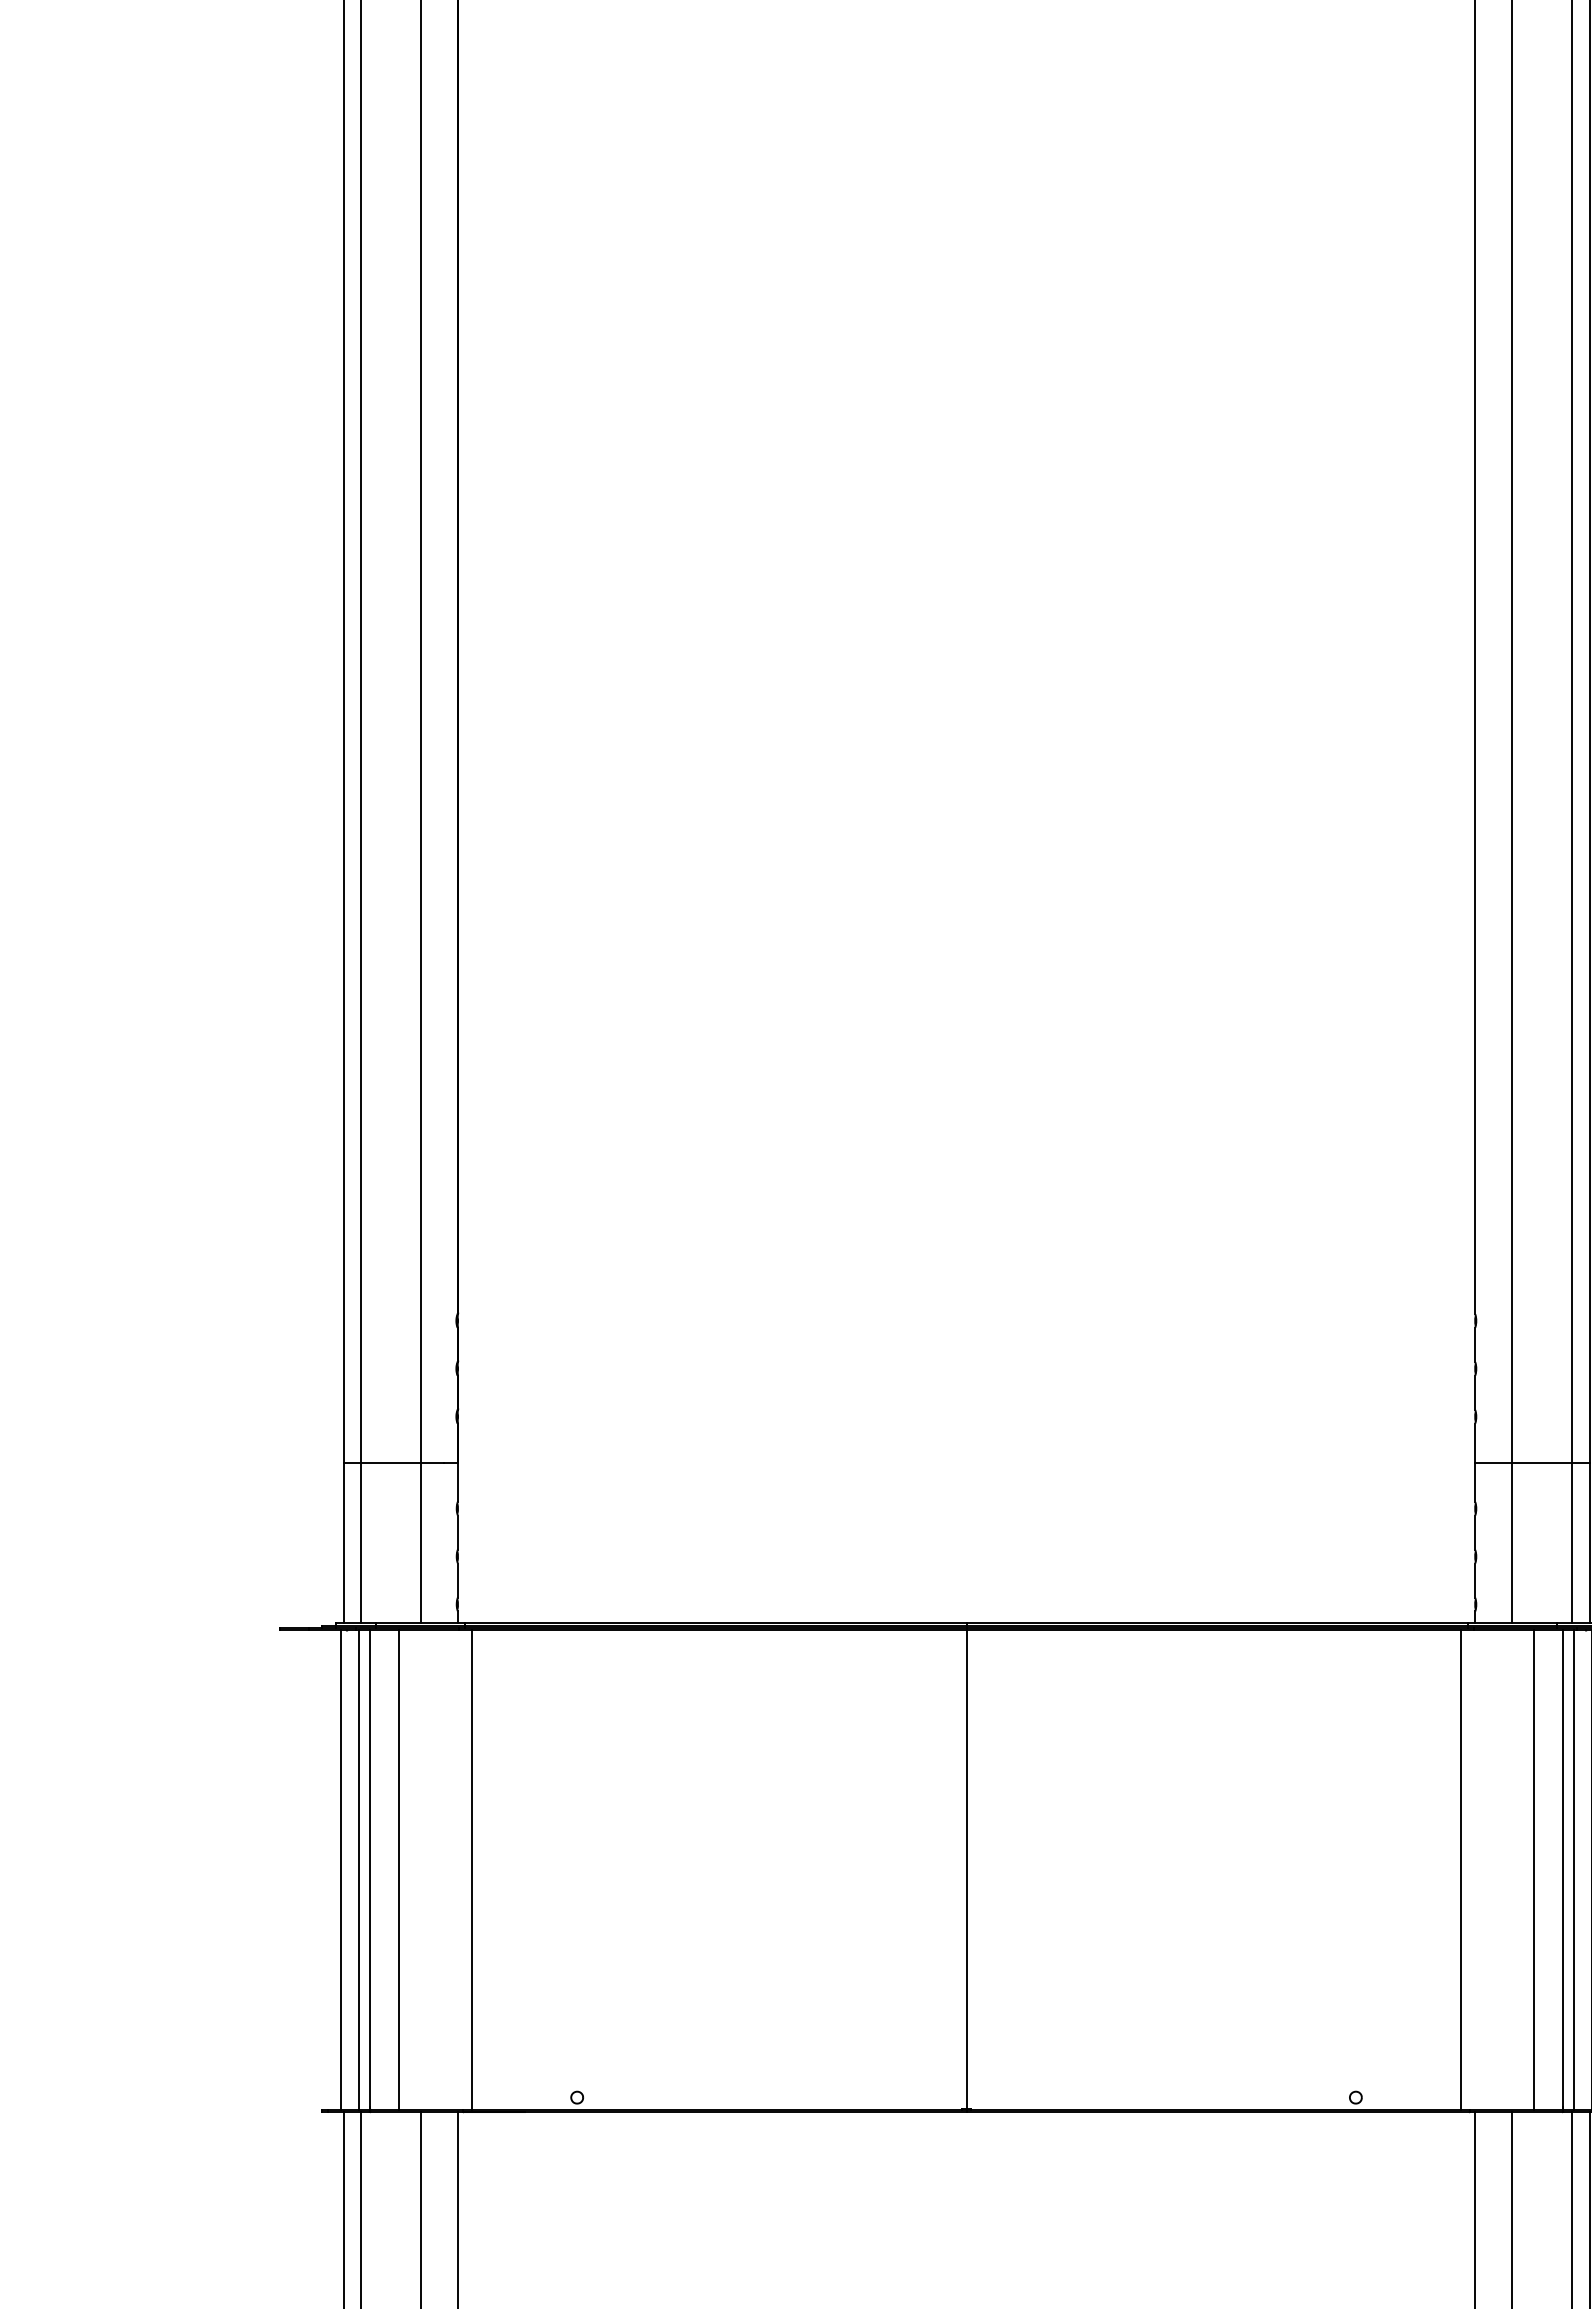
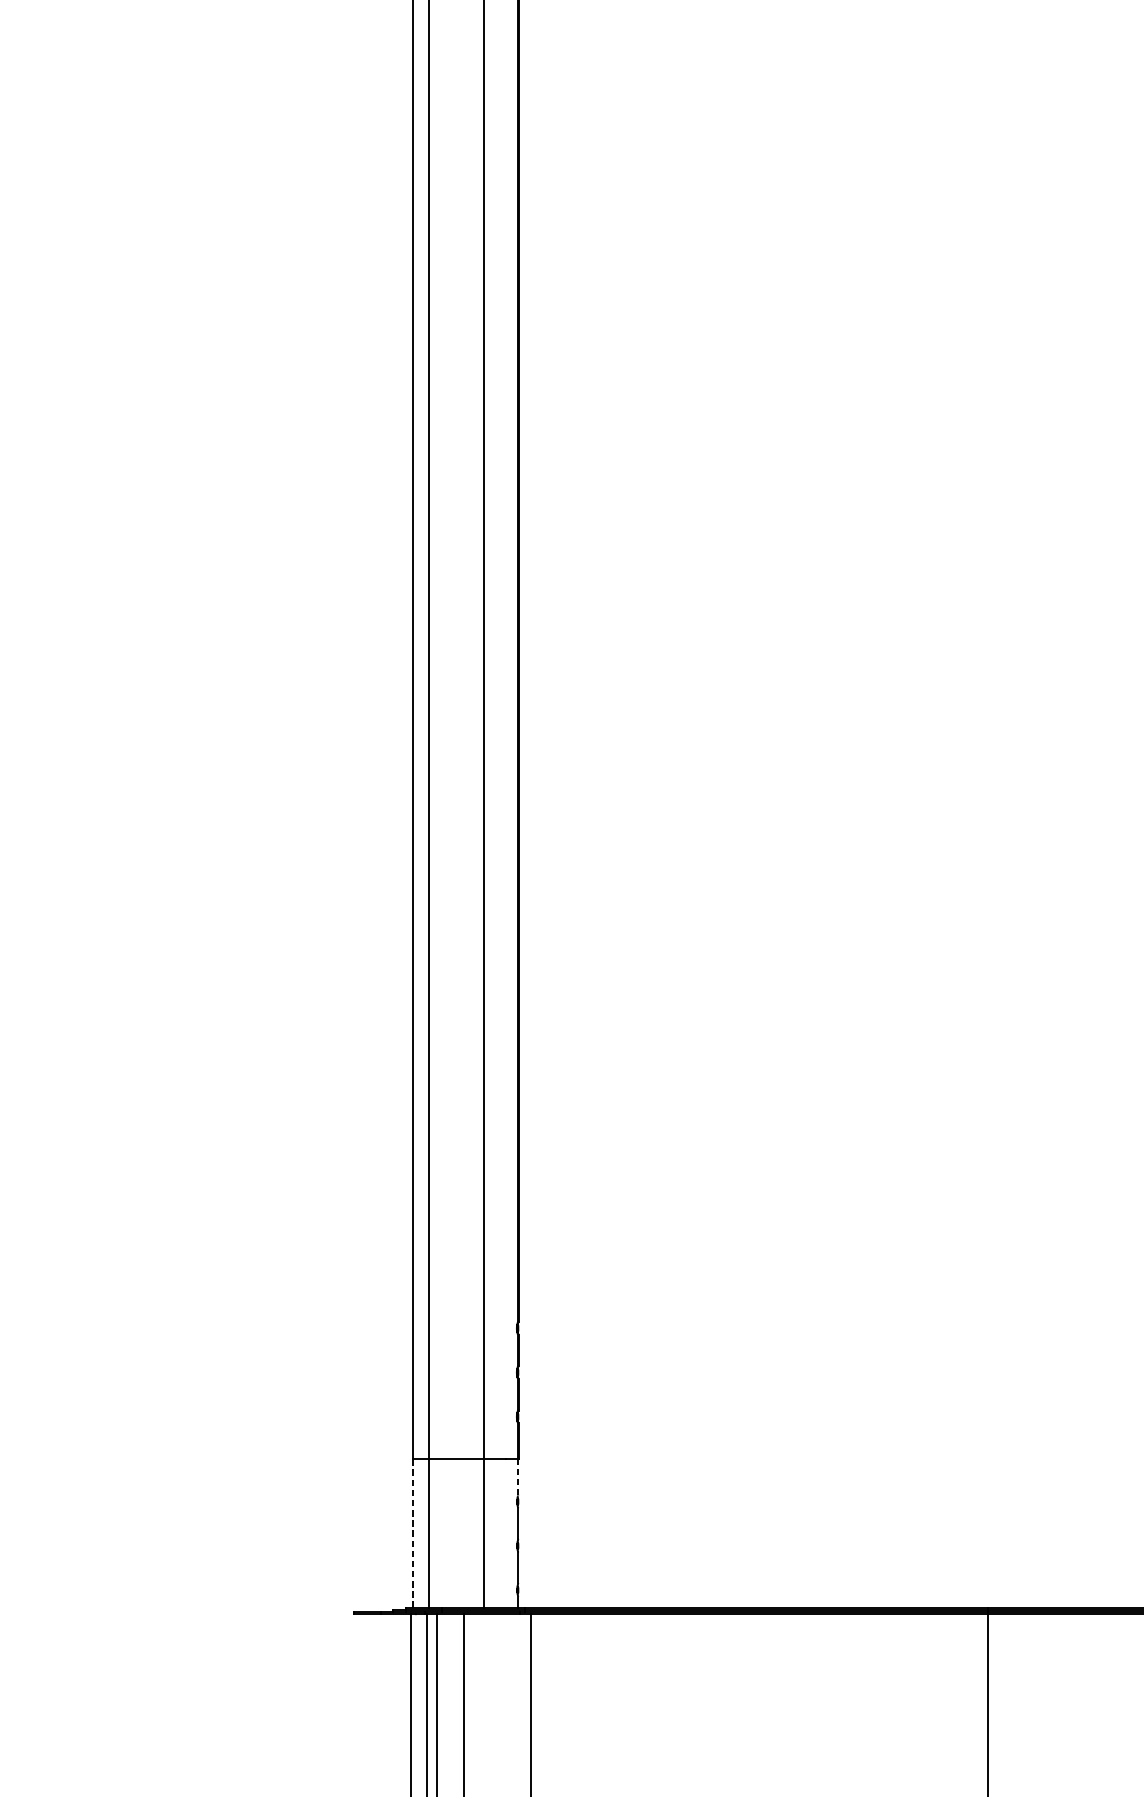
line: (457, 1482) -> (517, 1477), solid -> dashed
line: (343, 1543) -> (412, 1533), solid -> dashed

